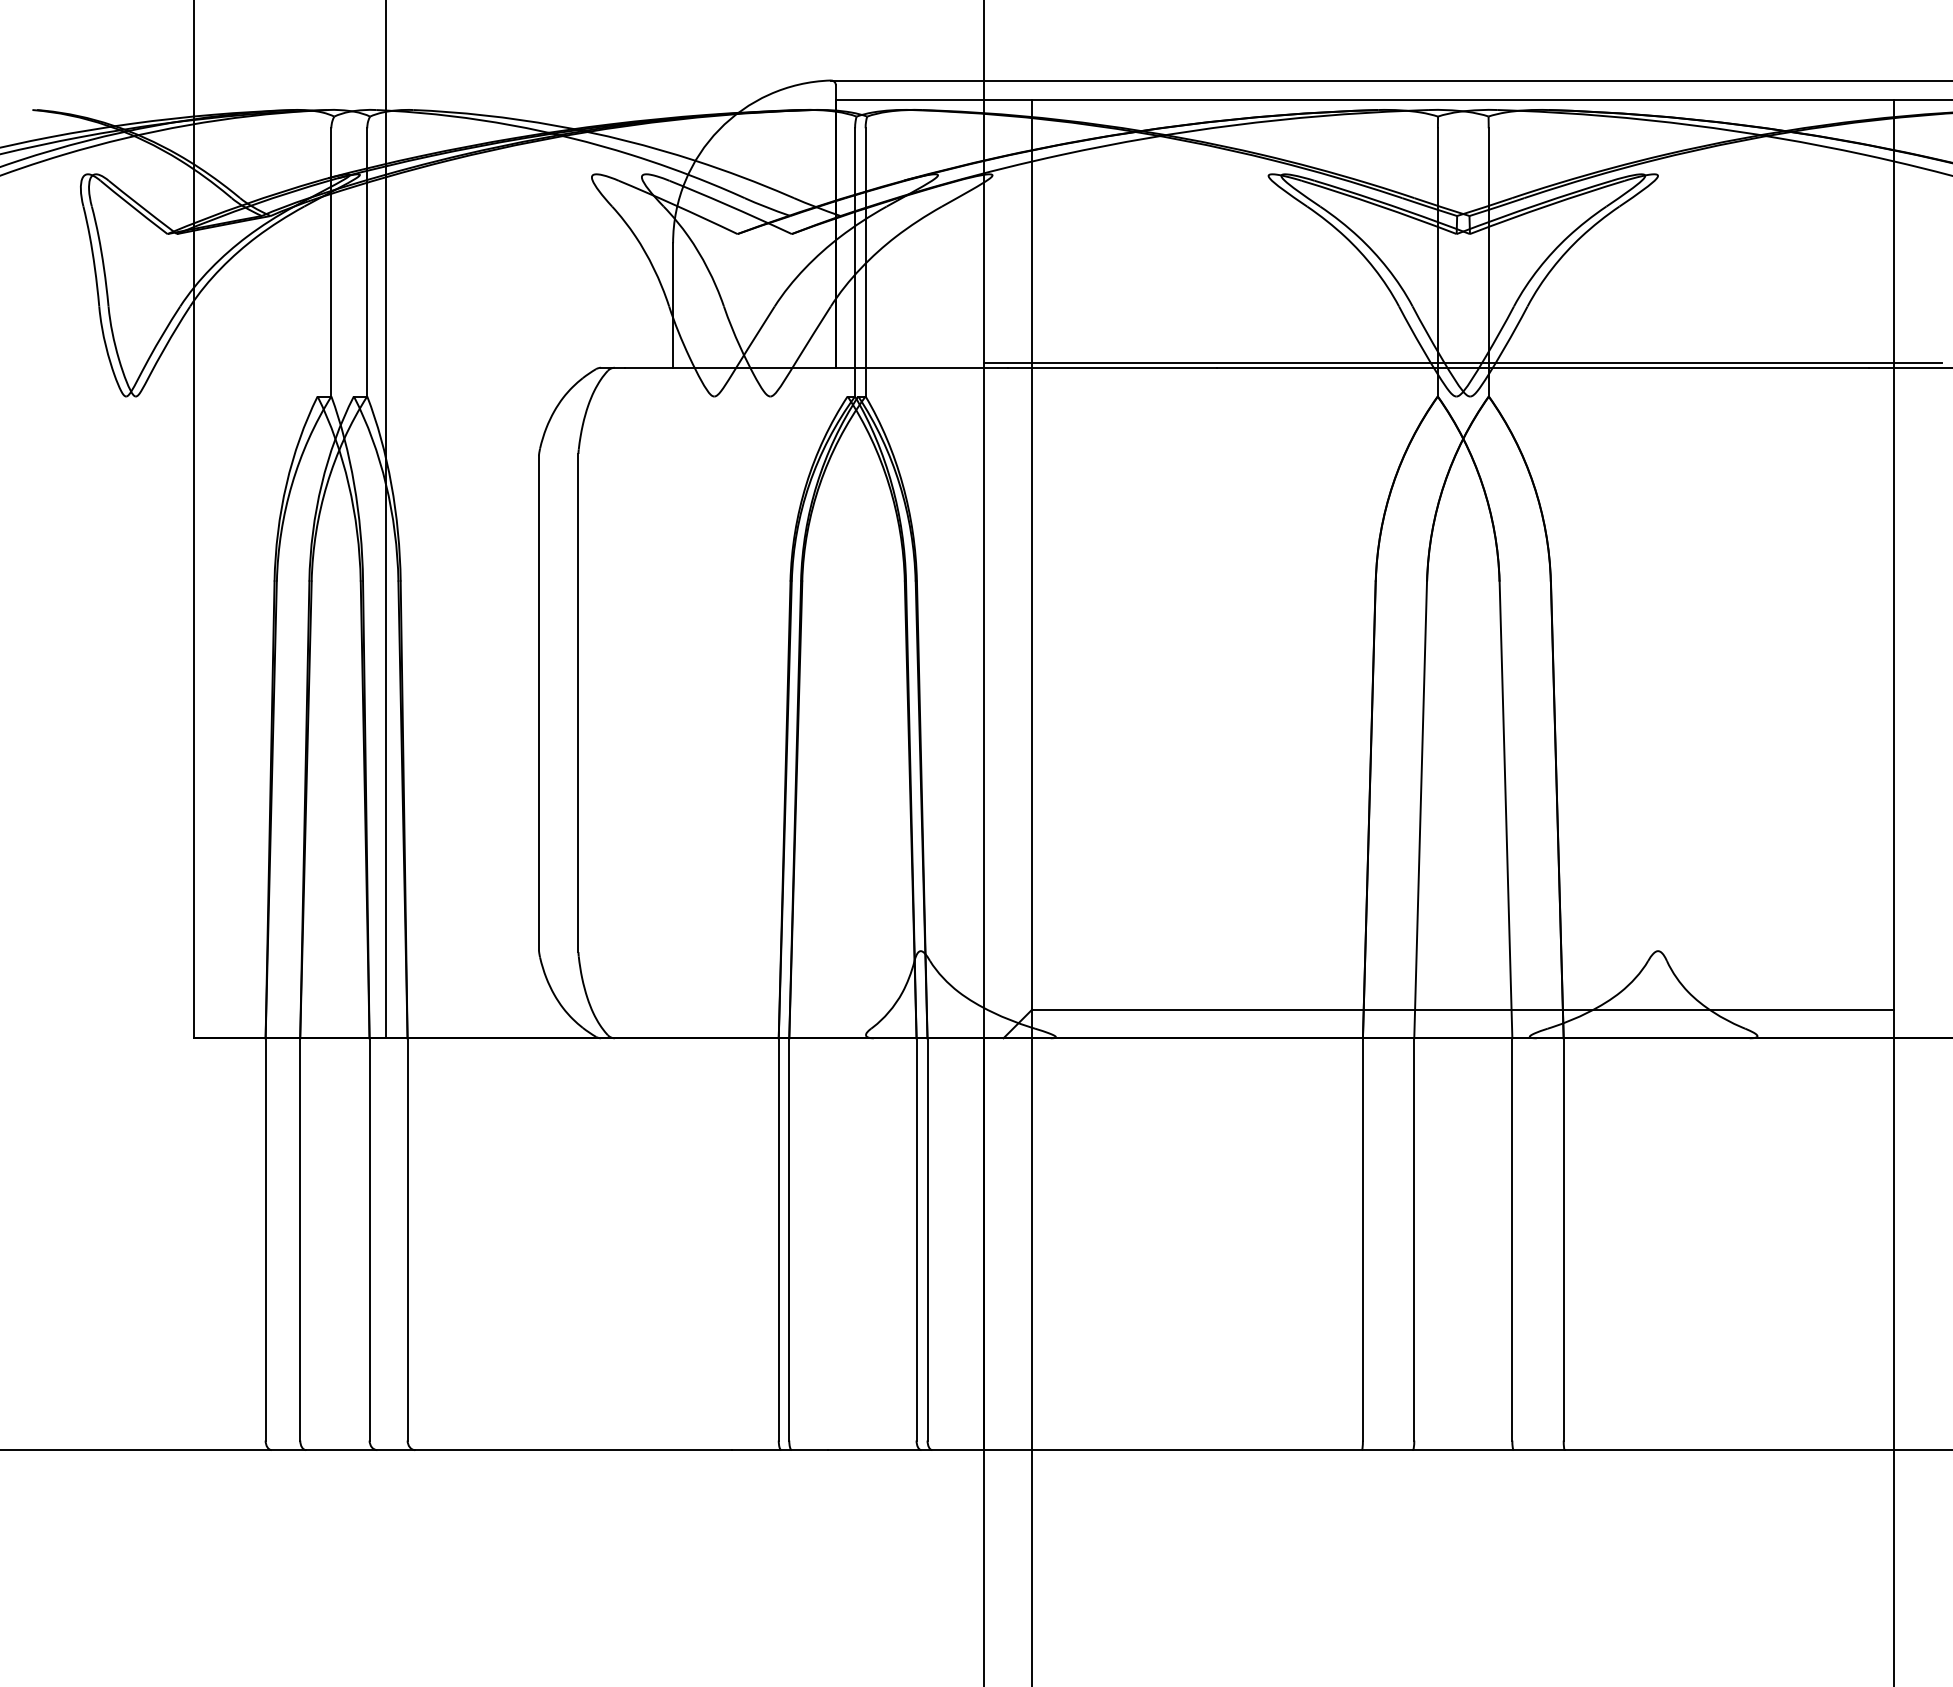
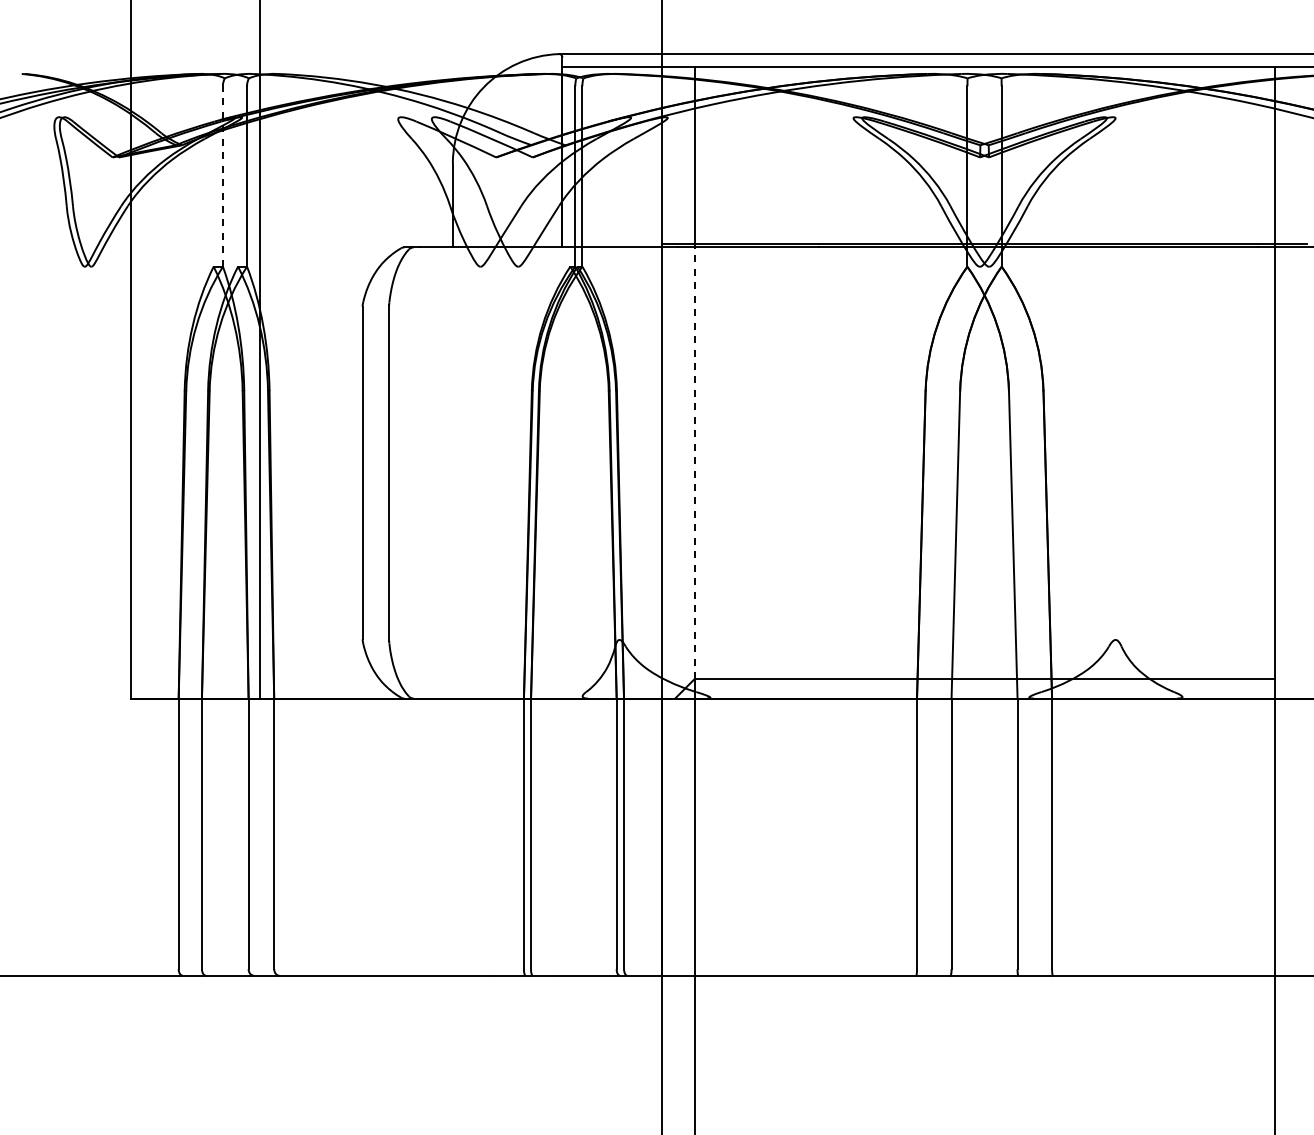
line: (330, 262) -> (222, 176), solid -> dashed
line: (1032, 688) -> (694, 463), solid -> dashed

